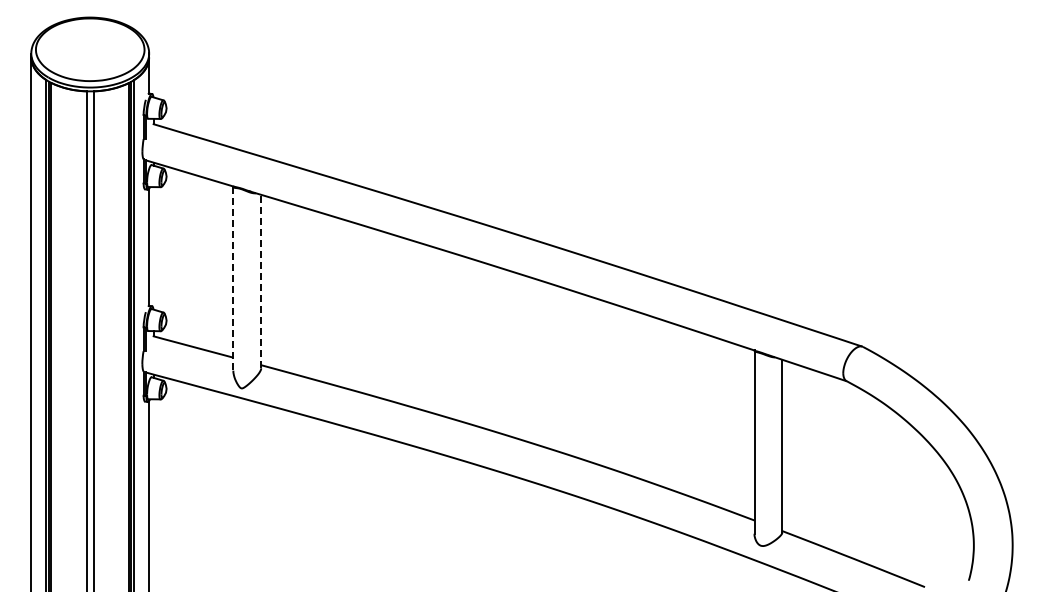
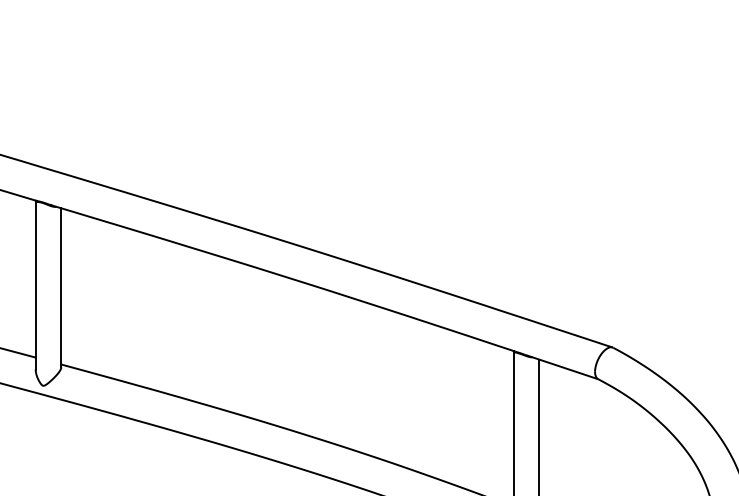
line: (233, 278) -> (35, 285), dashed -> solid
line: (261, 281) -> (61, 287), dashed -> solid

